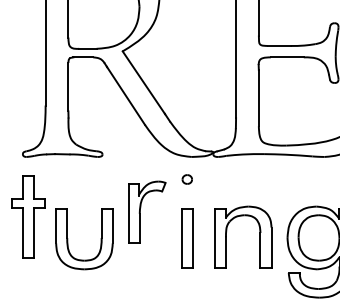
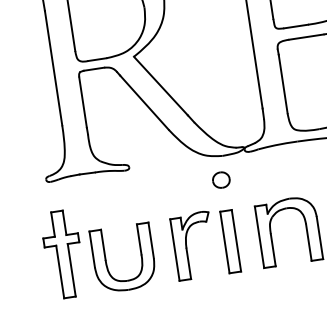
part: (187, 179) -> (221, 180), size x1.67
part: (140, 211) -> (186, 246), moved
part: (28, 216) -> (63, 254), moved

